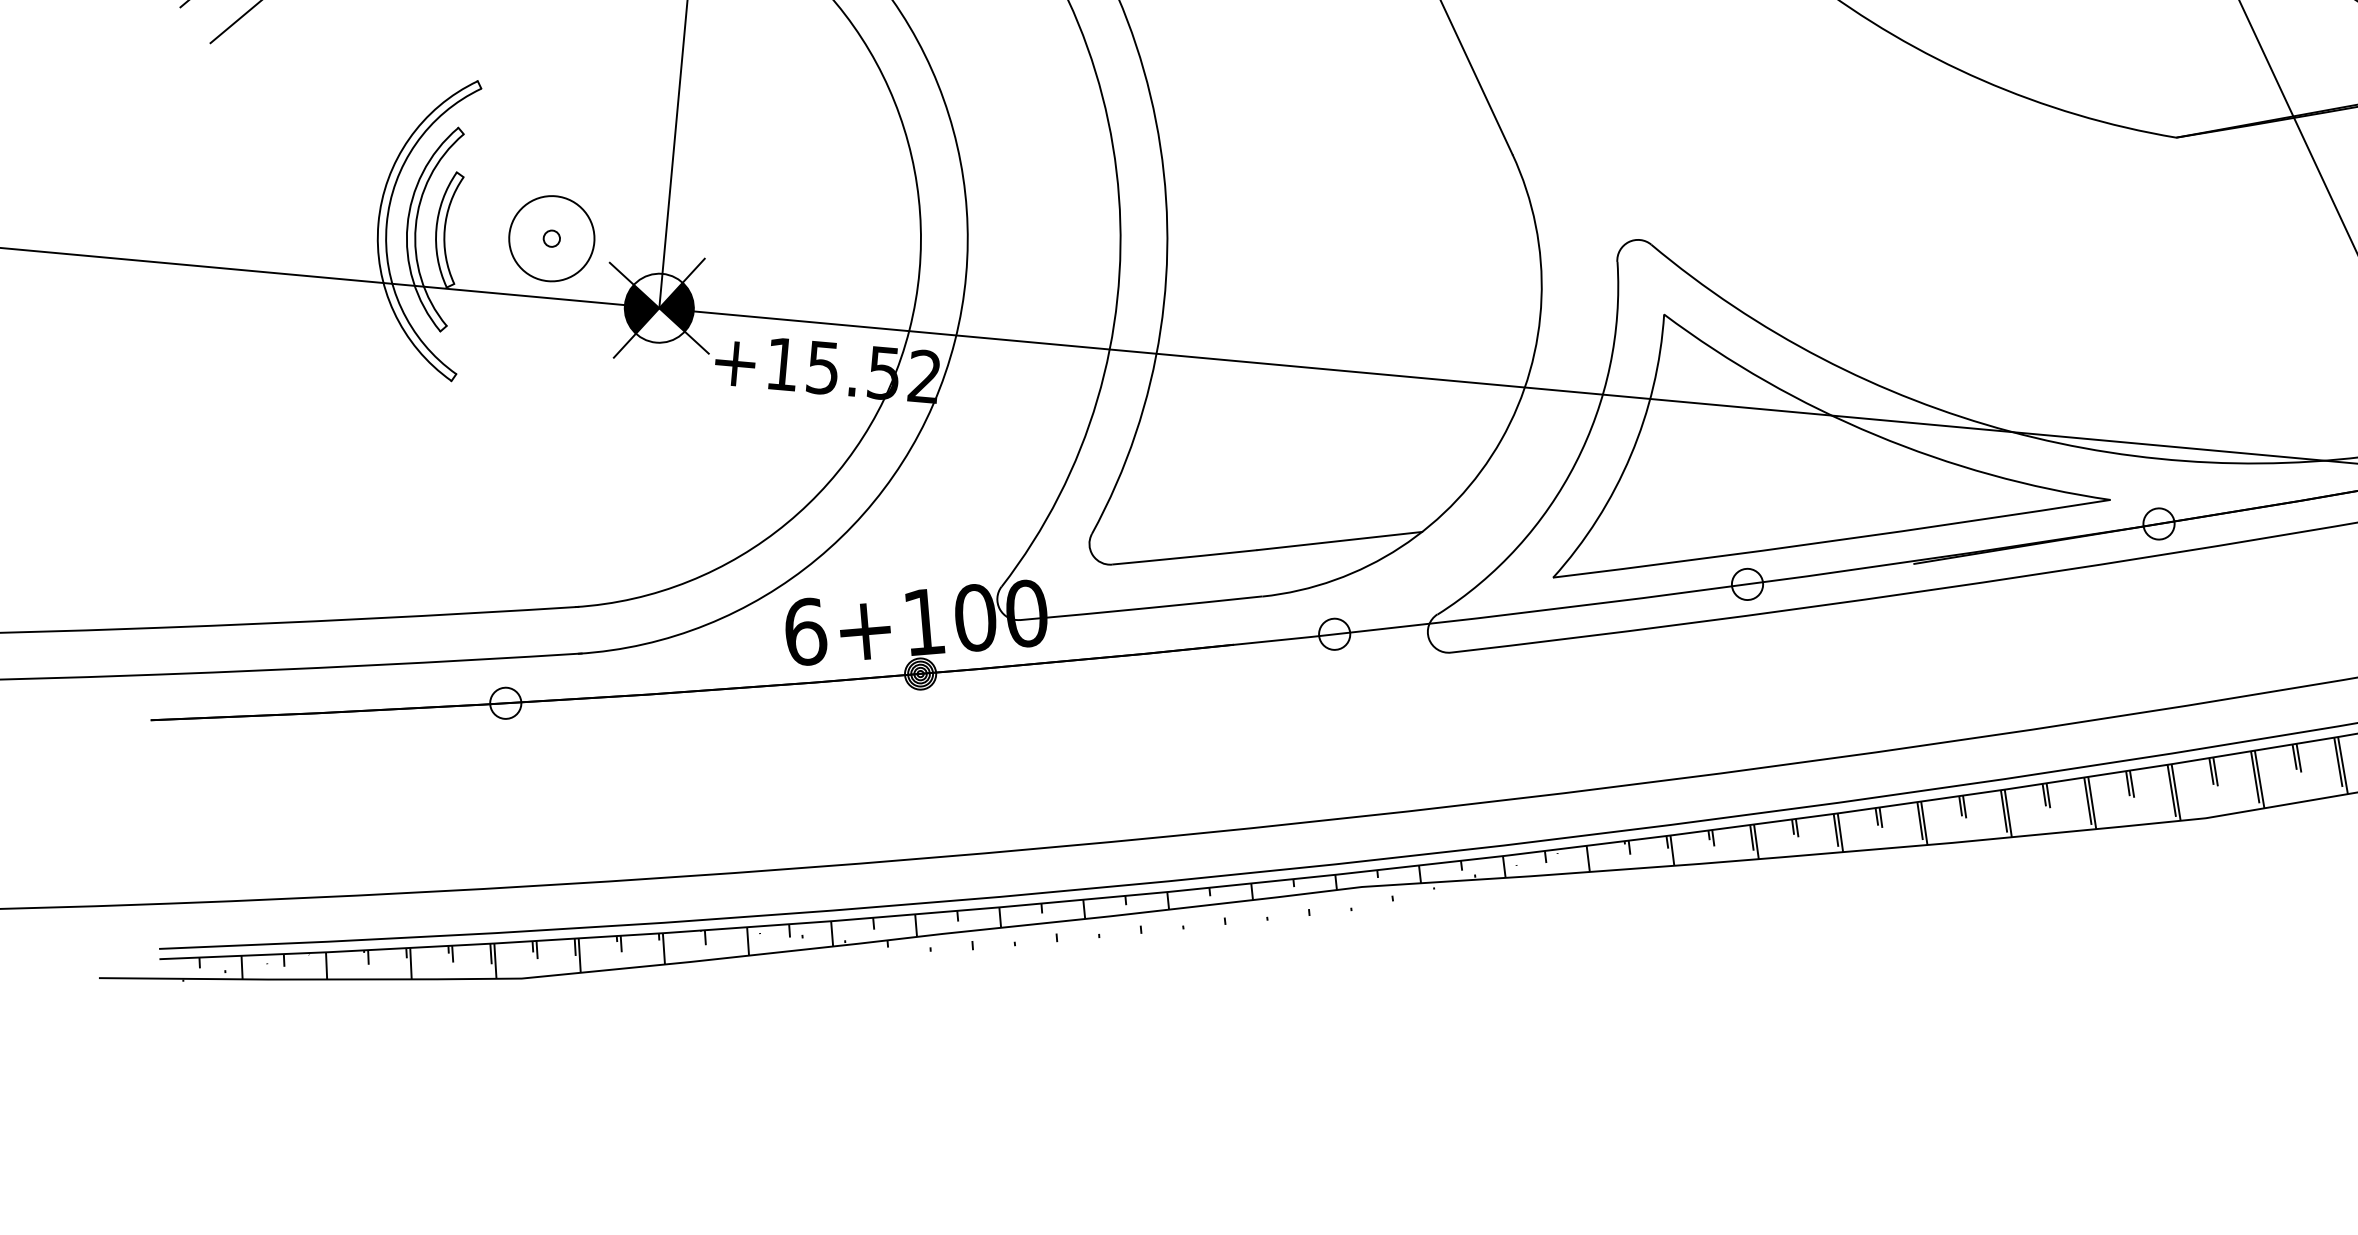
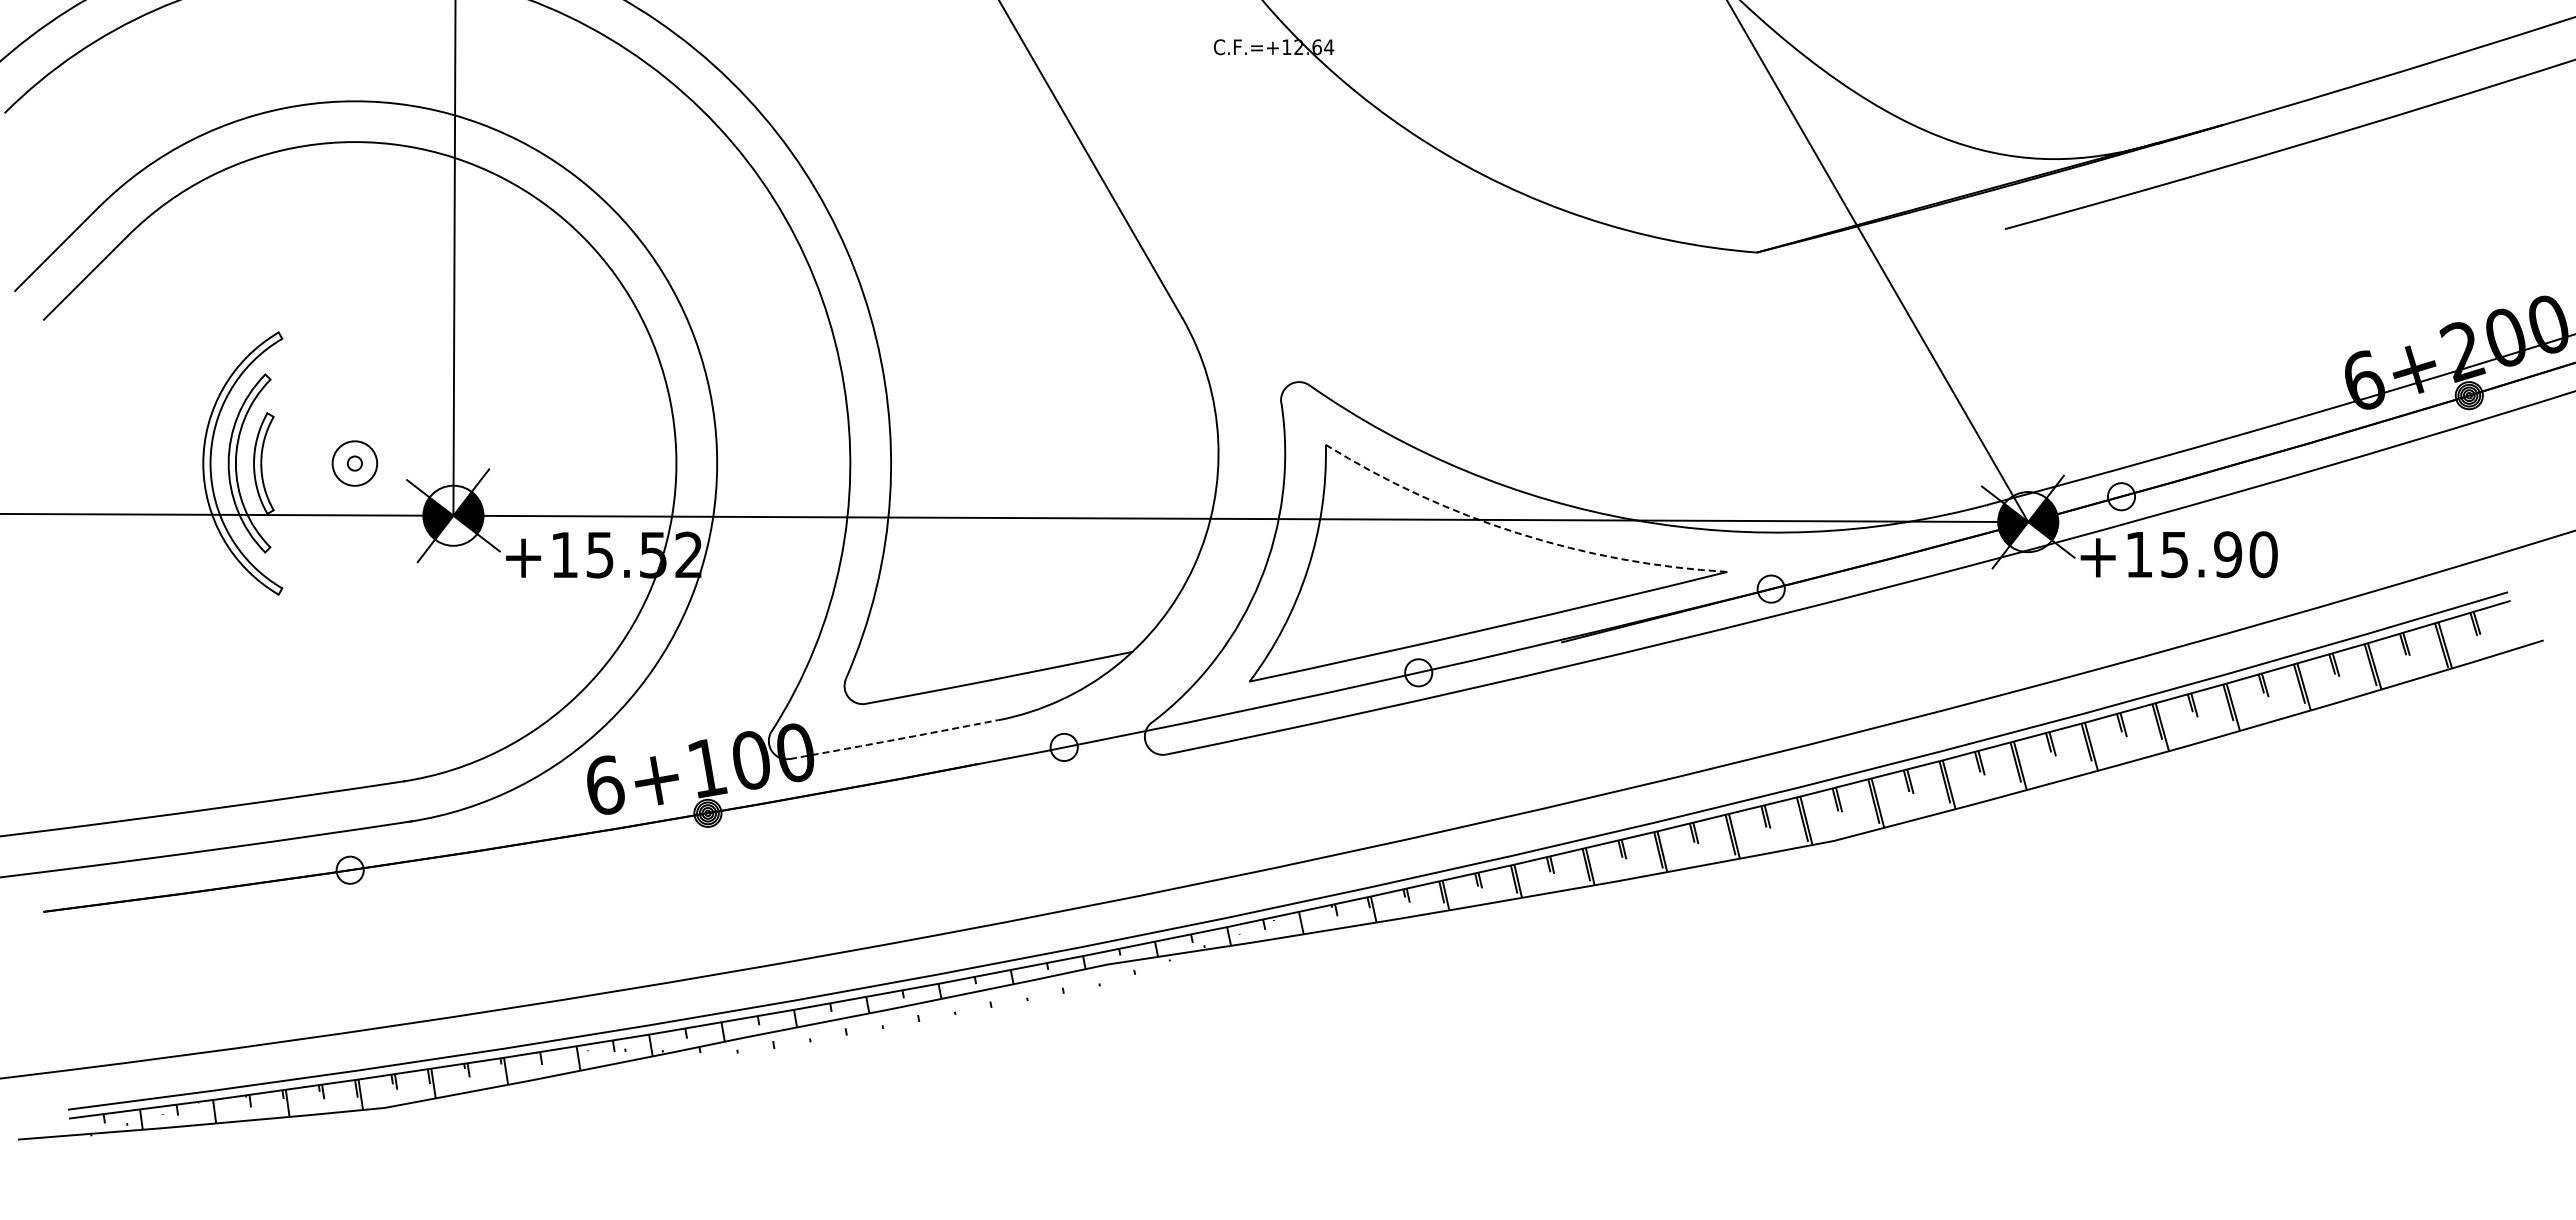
circle: (551, 238) -> (354, 463), size x0.6
arc: (1875, 435) -> (1518, 533), solid -> dashed
line: (1143, 608) -> (896, 739), solid -> dashed

